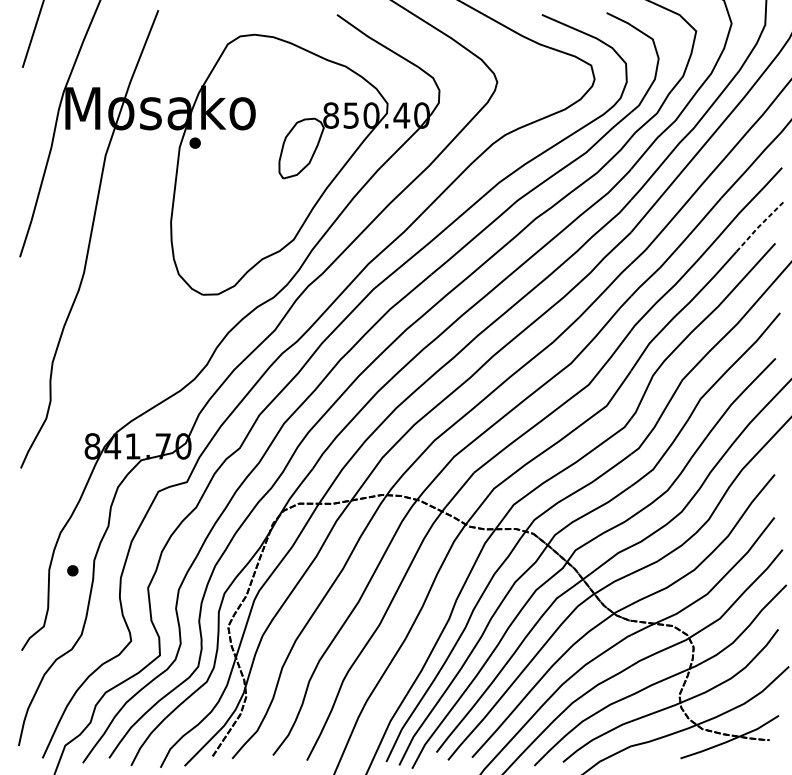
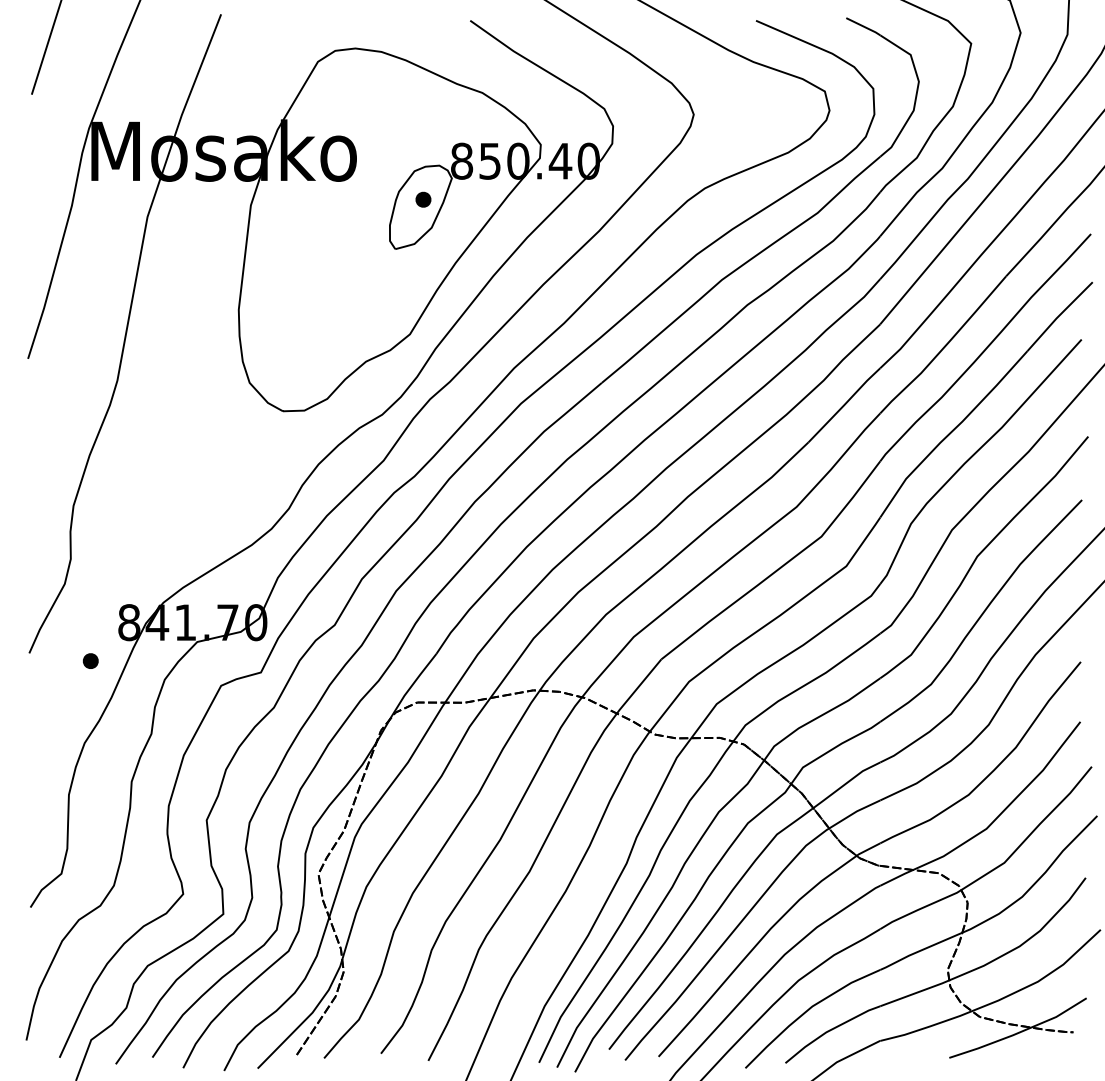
part: (195, 143) -> (423, 199), moved
line: (758, 226) -> (1058, 316), dashed -> solid
part: (72, 570) -> (90, 660), moved

